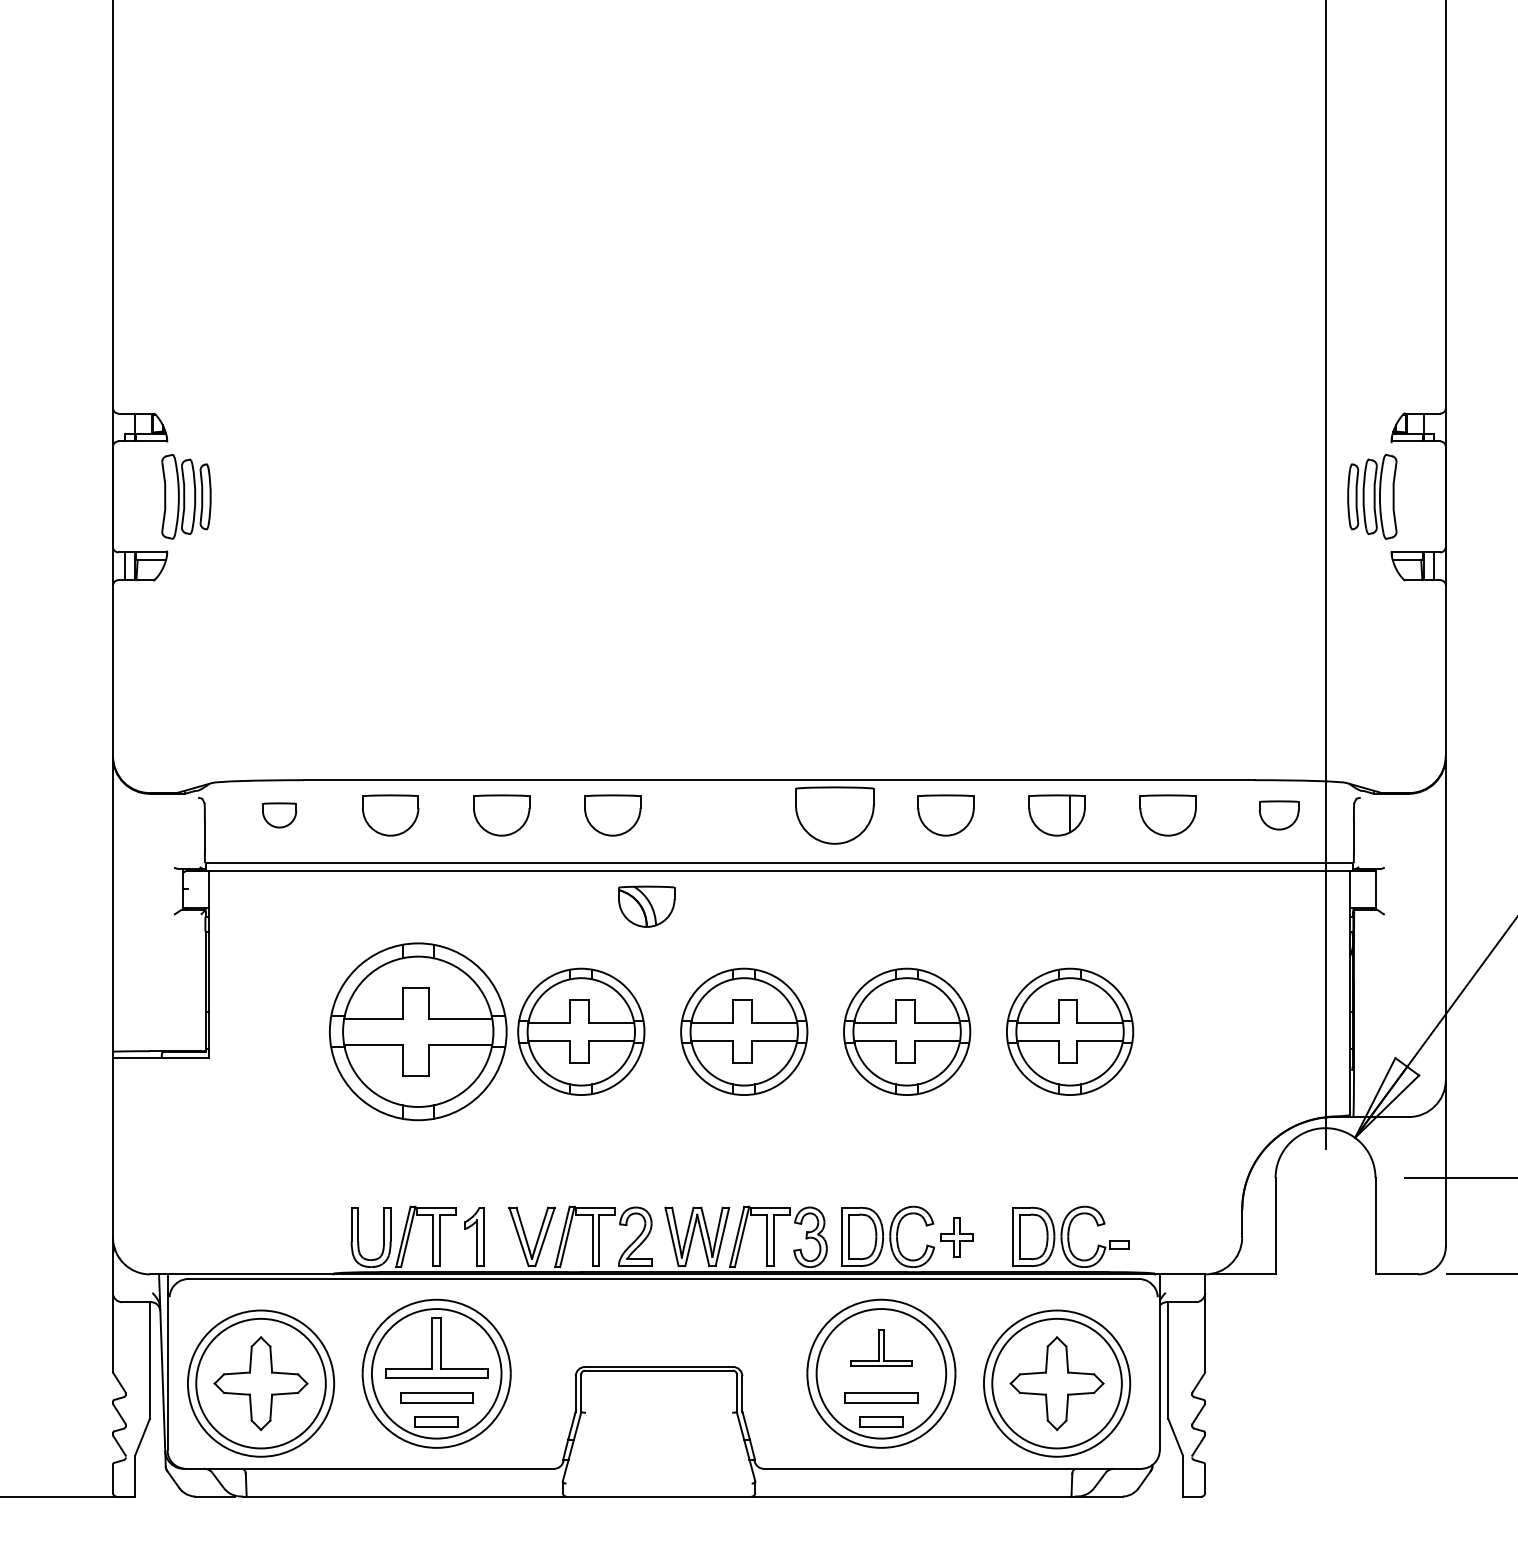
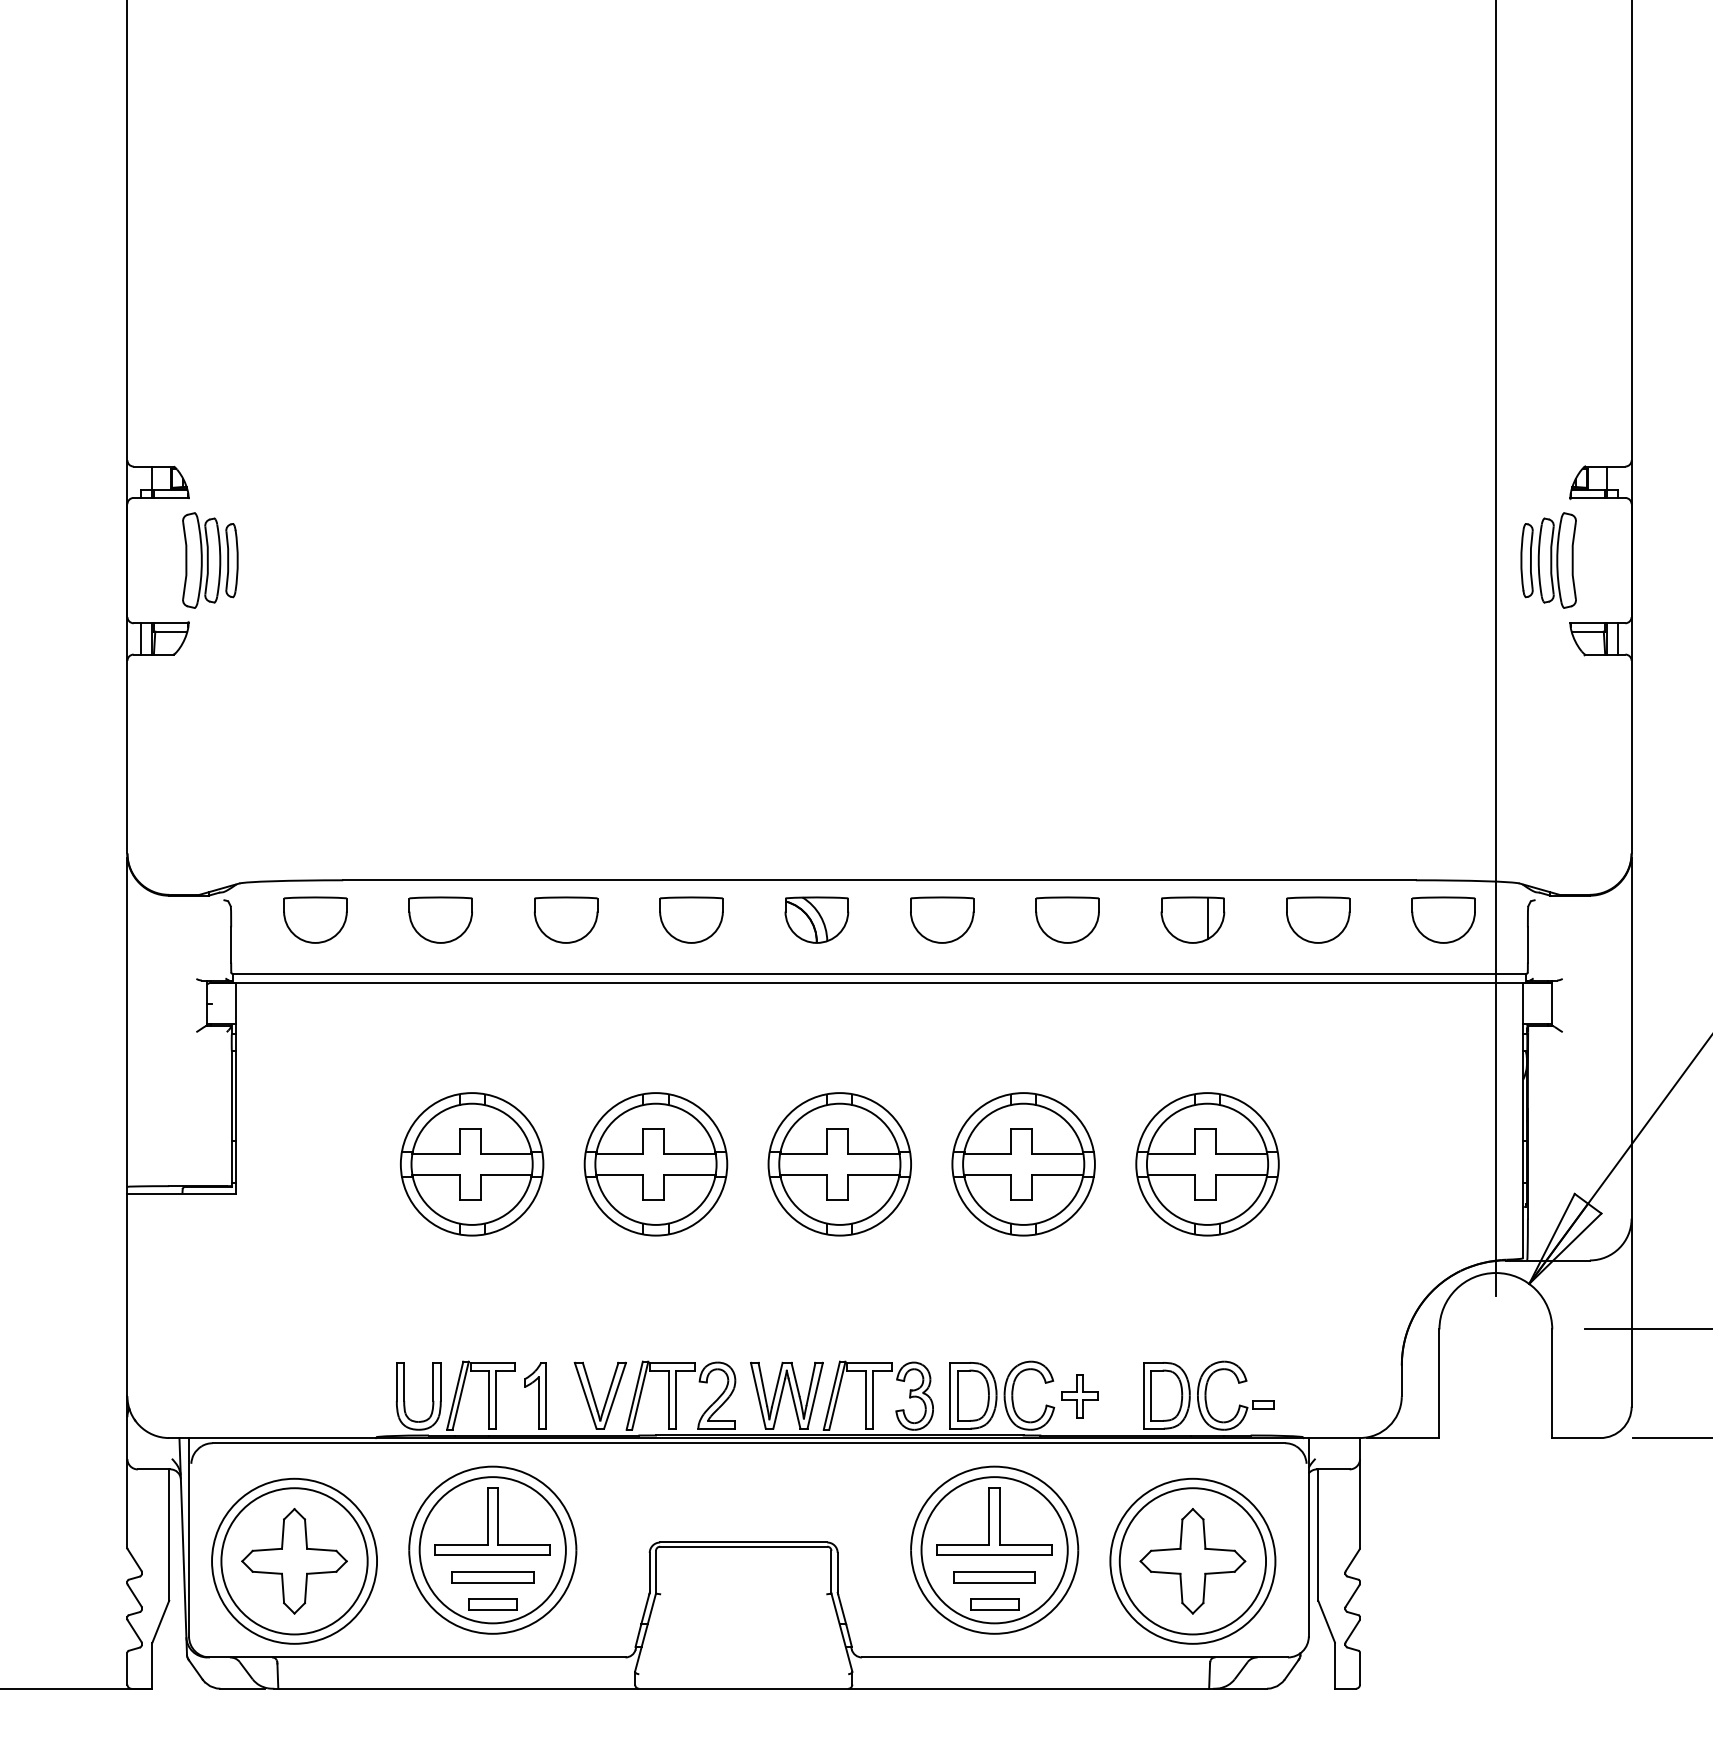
part: (279, 814) -> (315, 919), size x1.67
part: (835, 814) -> (942, 919), size x0.71
part: (1279, 814) -> (1443, 919), size x1.43
part: (646, 906) -> (816, 919), moved
part: (418, 1032) -> (472, 1164), size x0.71
part: (881, 1348) -> (994, 1521), size x1.67

